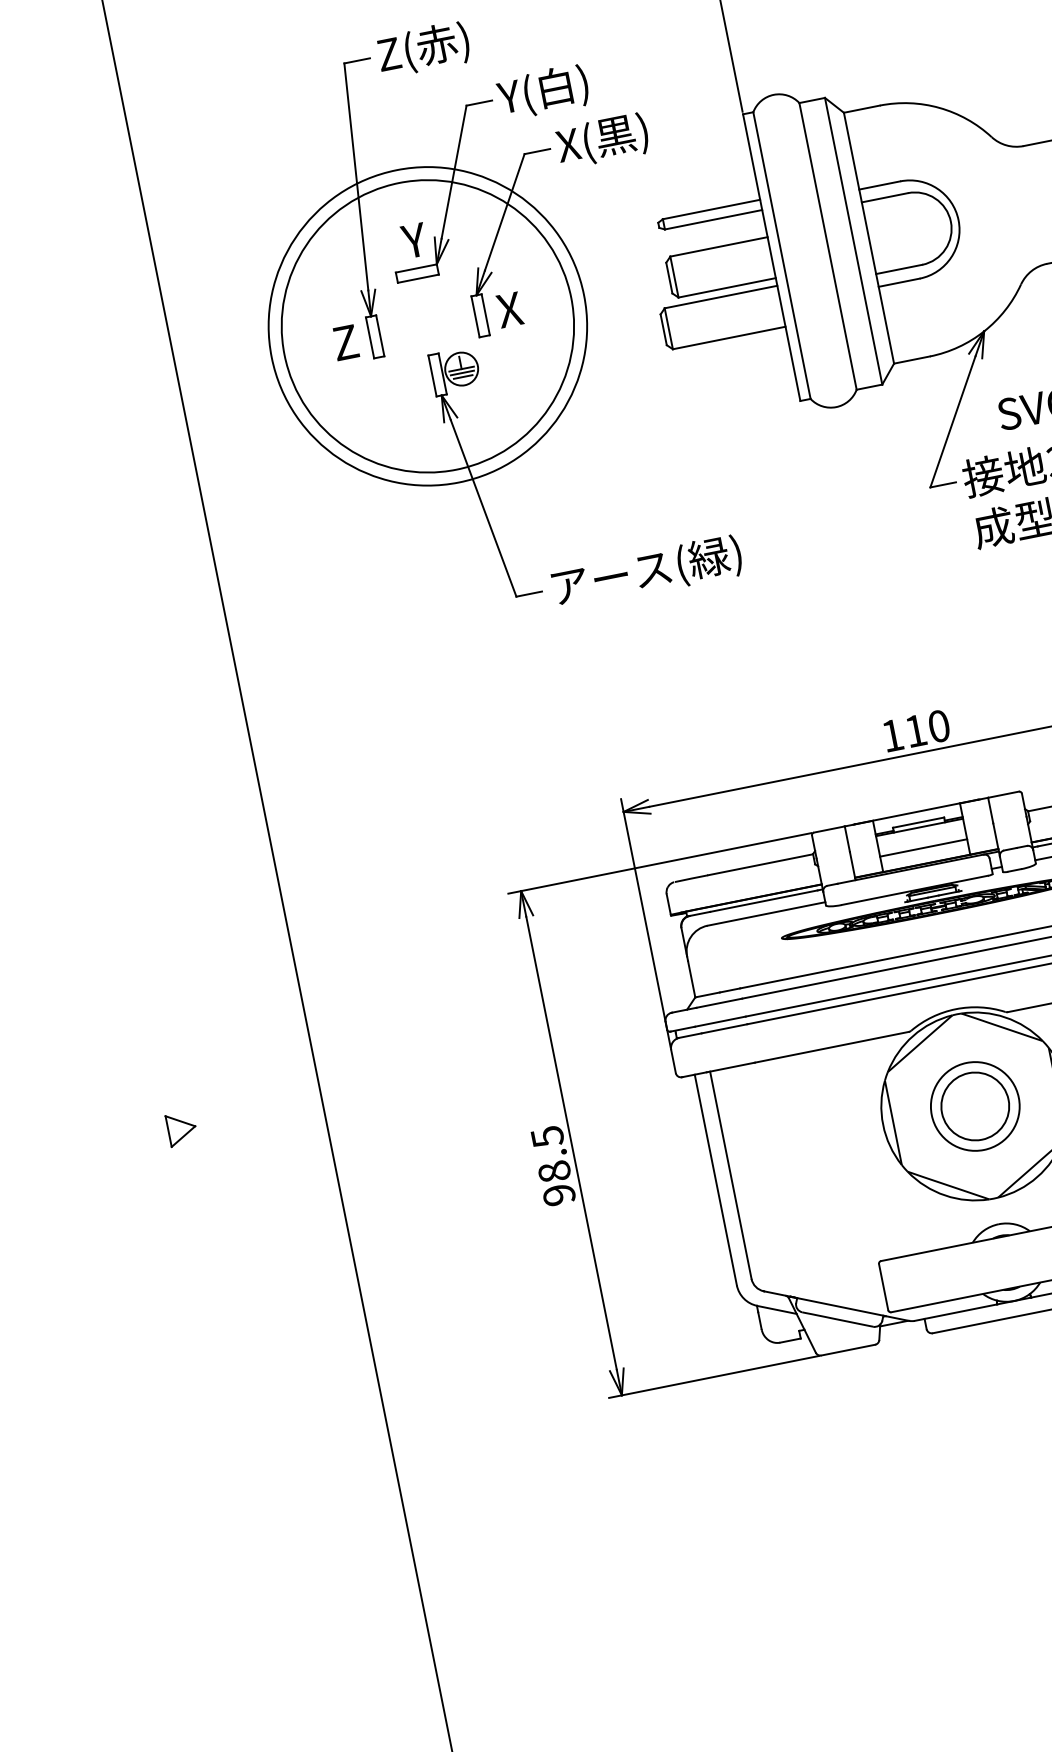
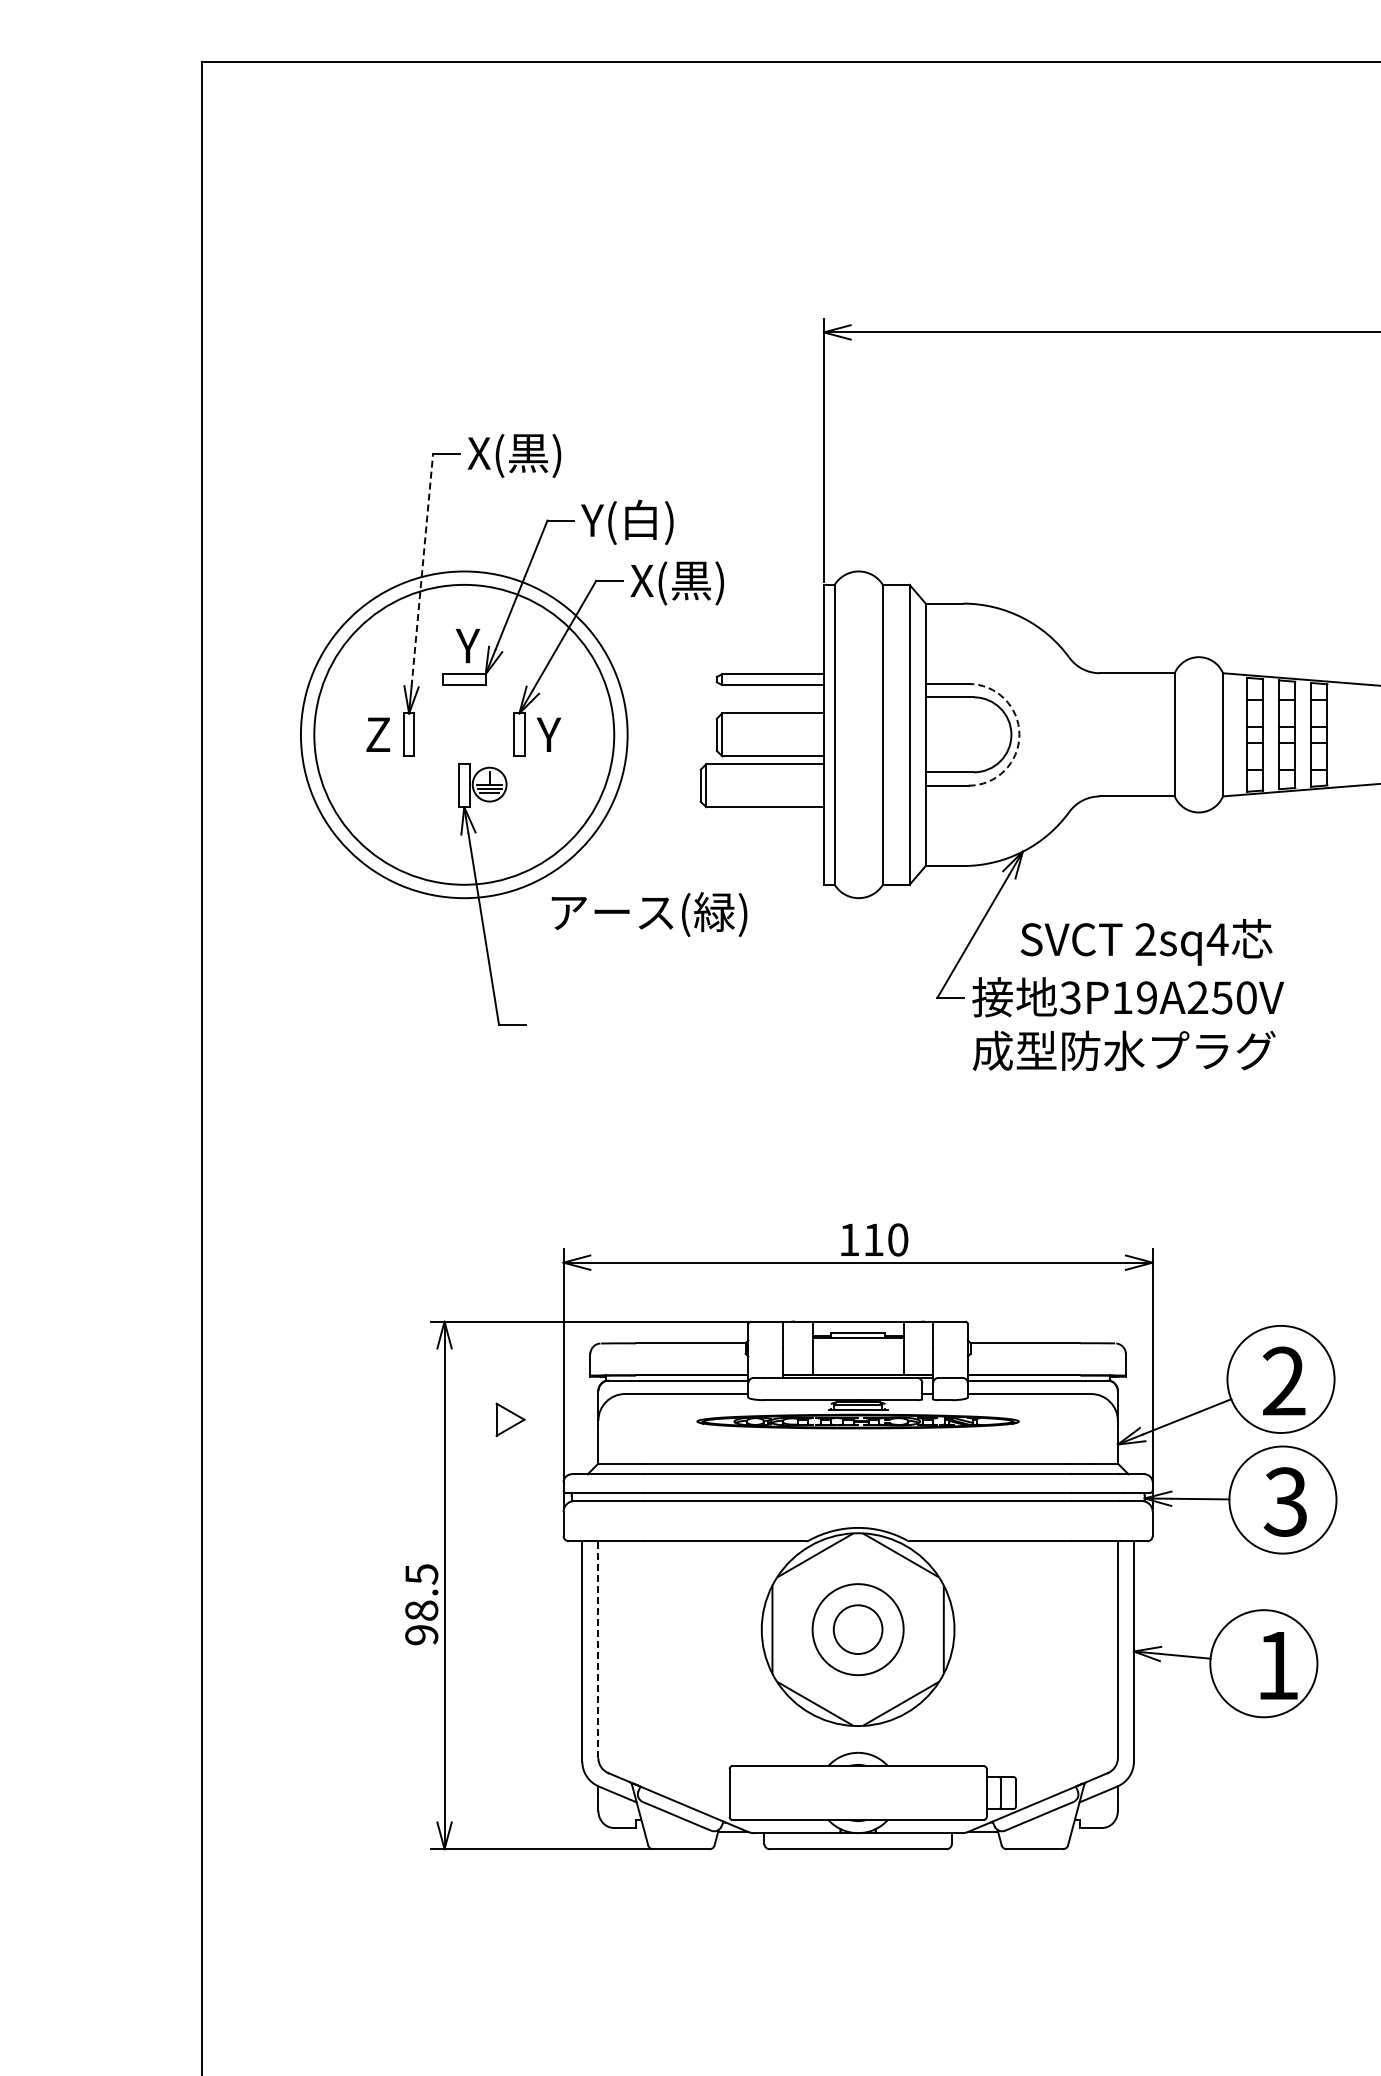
text: (422, 48) -> (514, 454), Z(赤) -> X(黒)
line: (356, 176) -> (422, 569), solid -> dashed
arc: (958, 219) -> (1019, 734), solid -> dashed
text: (509, 309) -> (549, 734), X -> Y
text: (647, 572) -> (649, 914), moved
line: (923, 848) -> (857, 1359), removed
circle: (974, 1106) -> (857, 1629), size x0.7
part: (181, 1128) -> (510, 1419), moved
line: (730, 1175) -> (598, 1649), solid -> dashed

